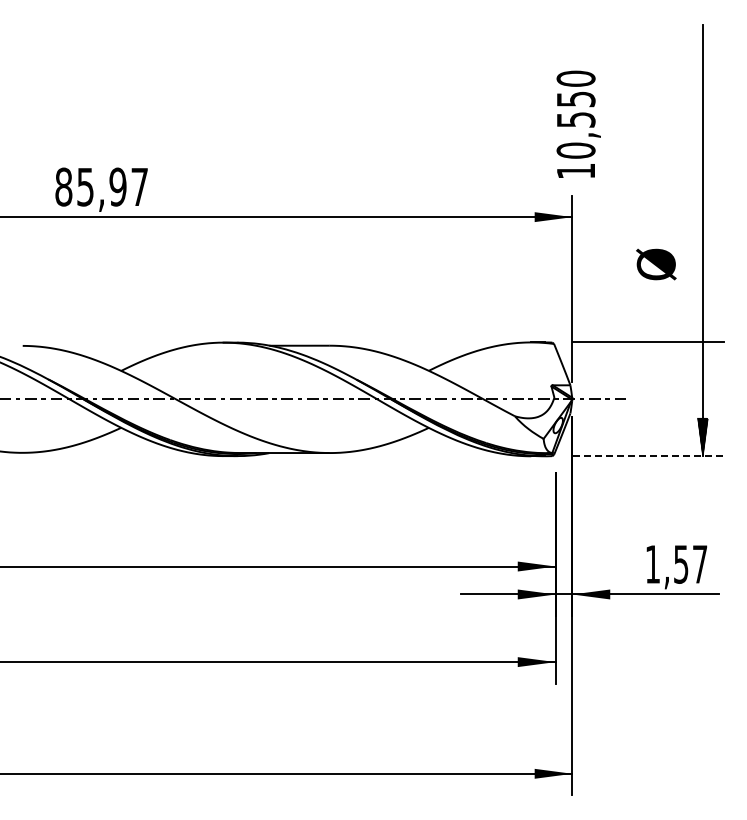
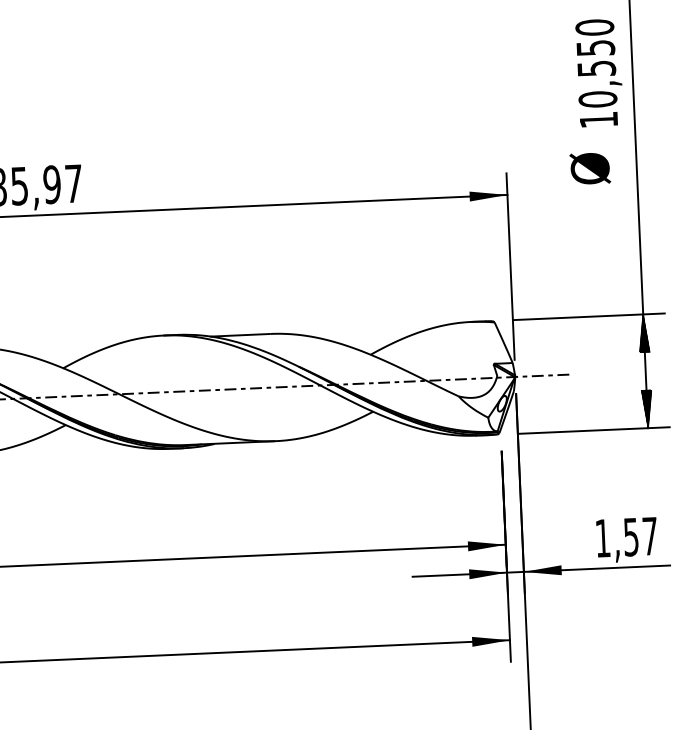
text: (578, 123) -> (599, 72), moved
text: (656, 264) -> (590, 168), moved
hatch: (702, 361) -> (643, 333), added
line: (648, 456) -> (593, 430), dashed -> solid

